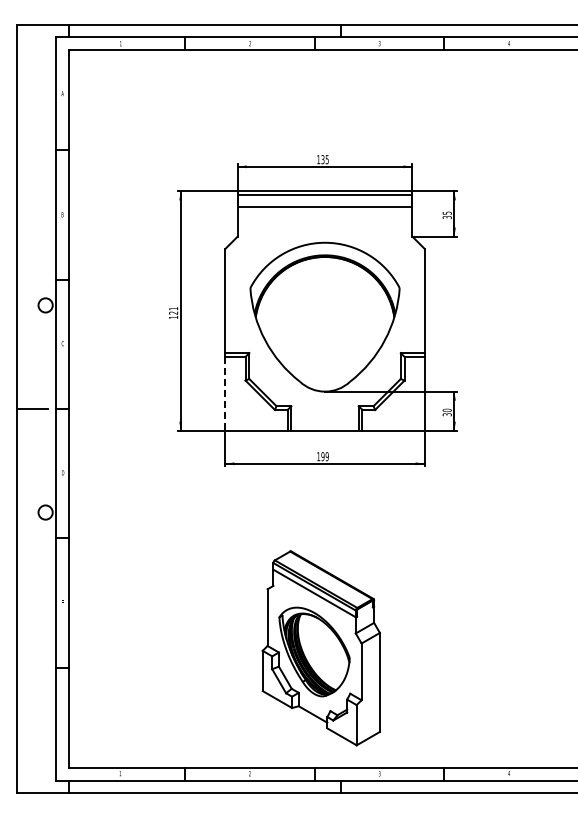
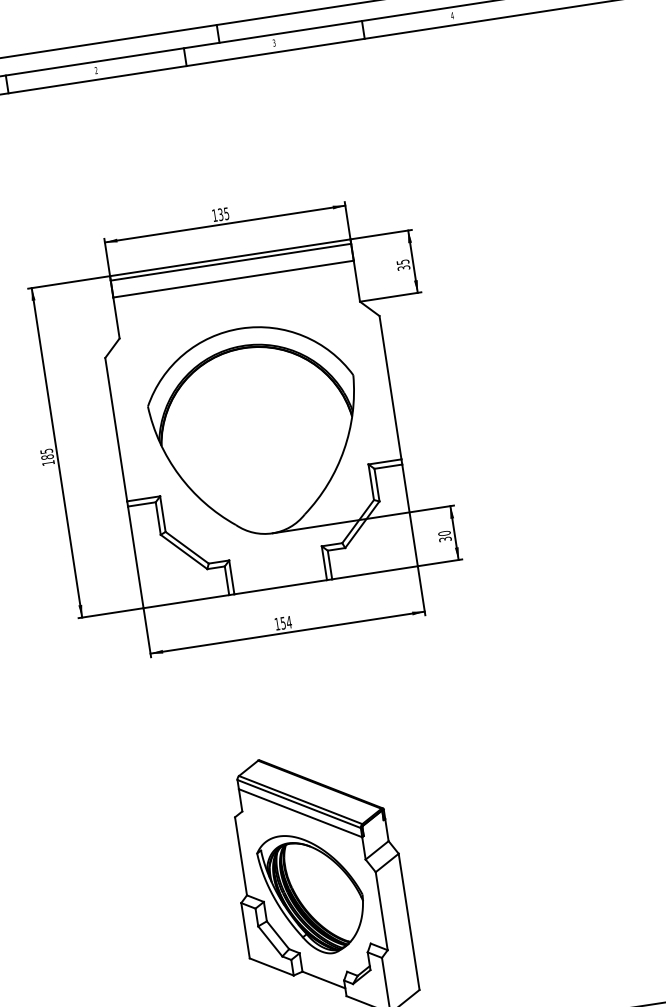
text: (173, 310) -> (46, 453), 121 -> 185
line: (225, 393) -> (135, 556), dashed -> solid
text: (324, 456) -> (285, 622), 199 -> 154

